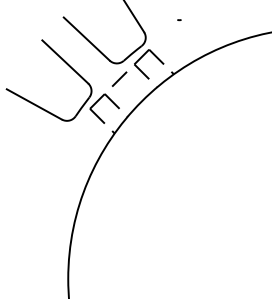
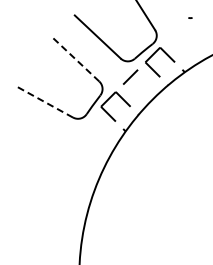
line: (64, 61) -> (75, 59), solid -> dashed
line: (33, 104) -> (44, 102), solid -> dashed

